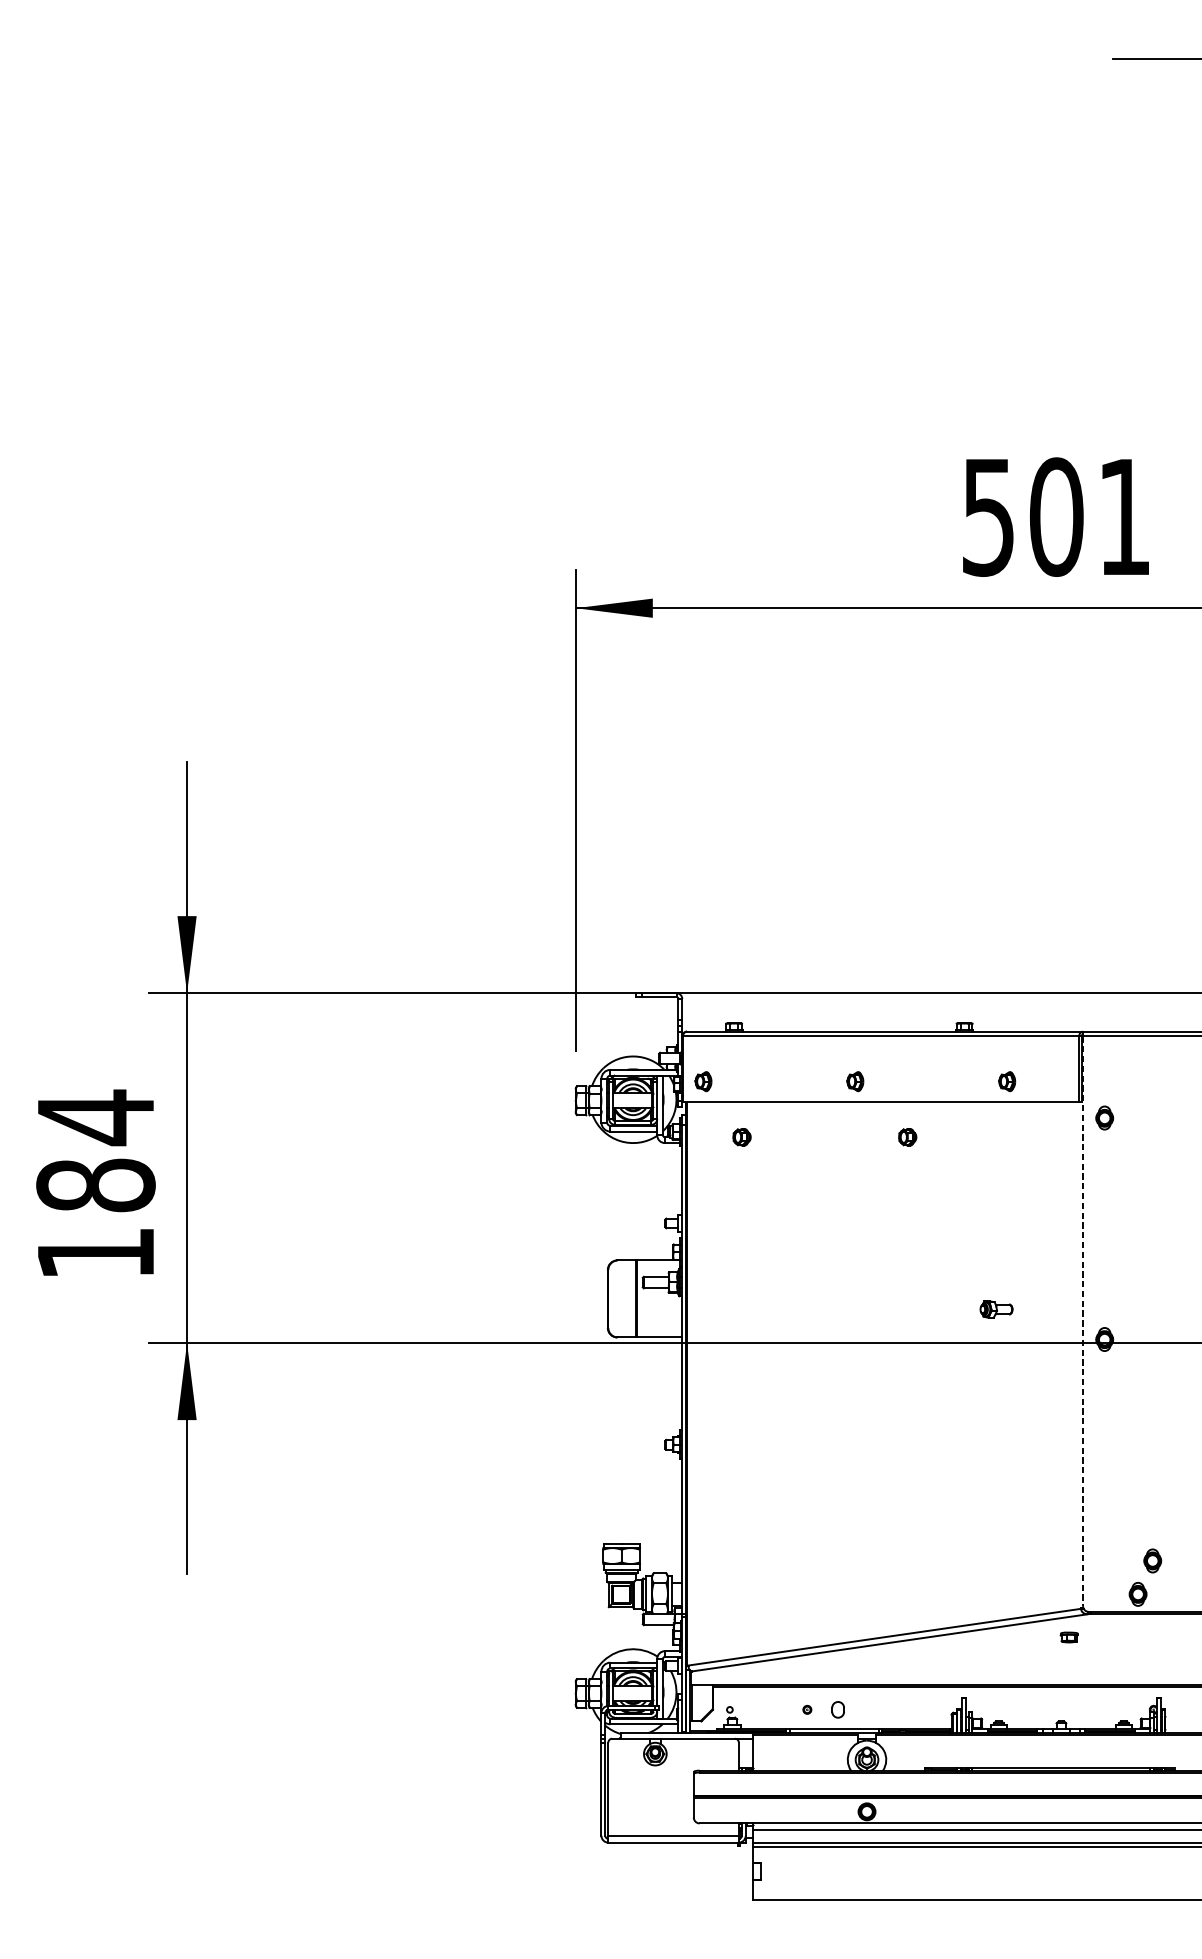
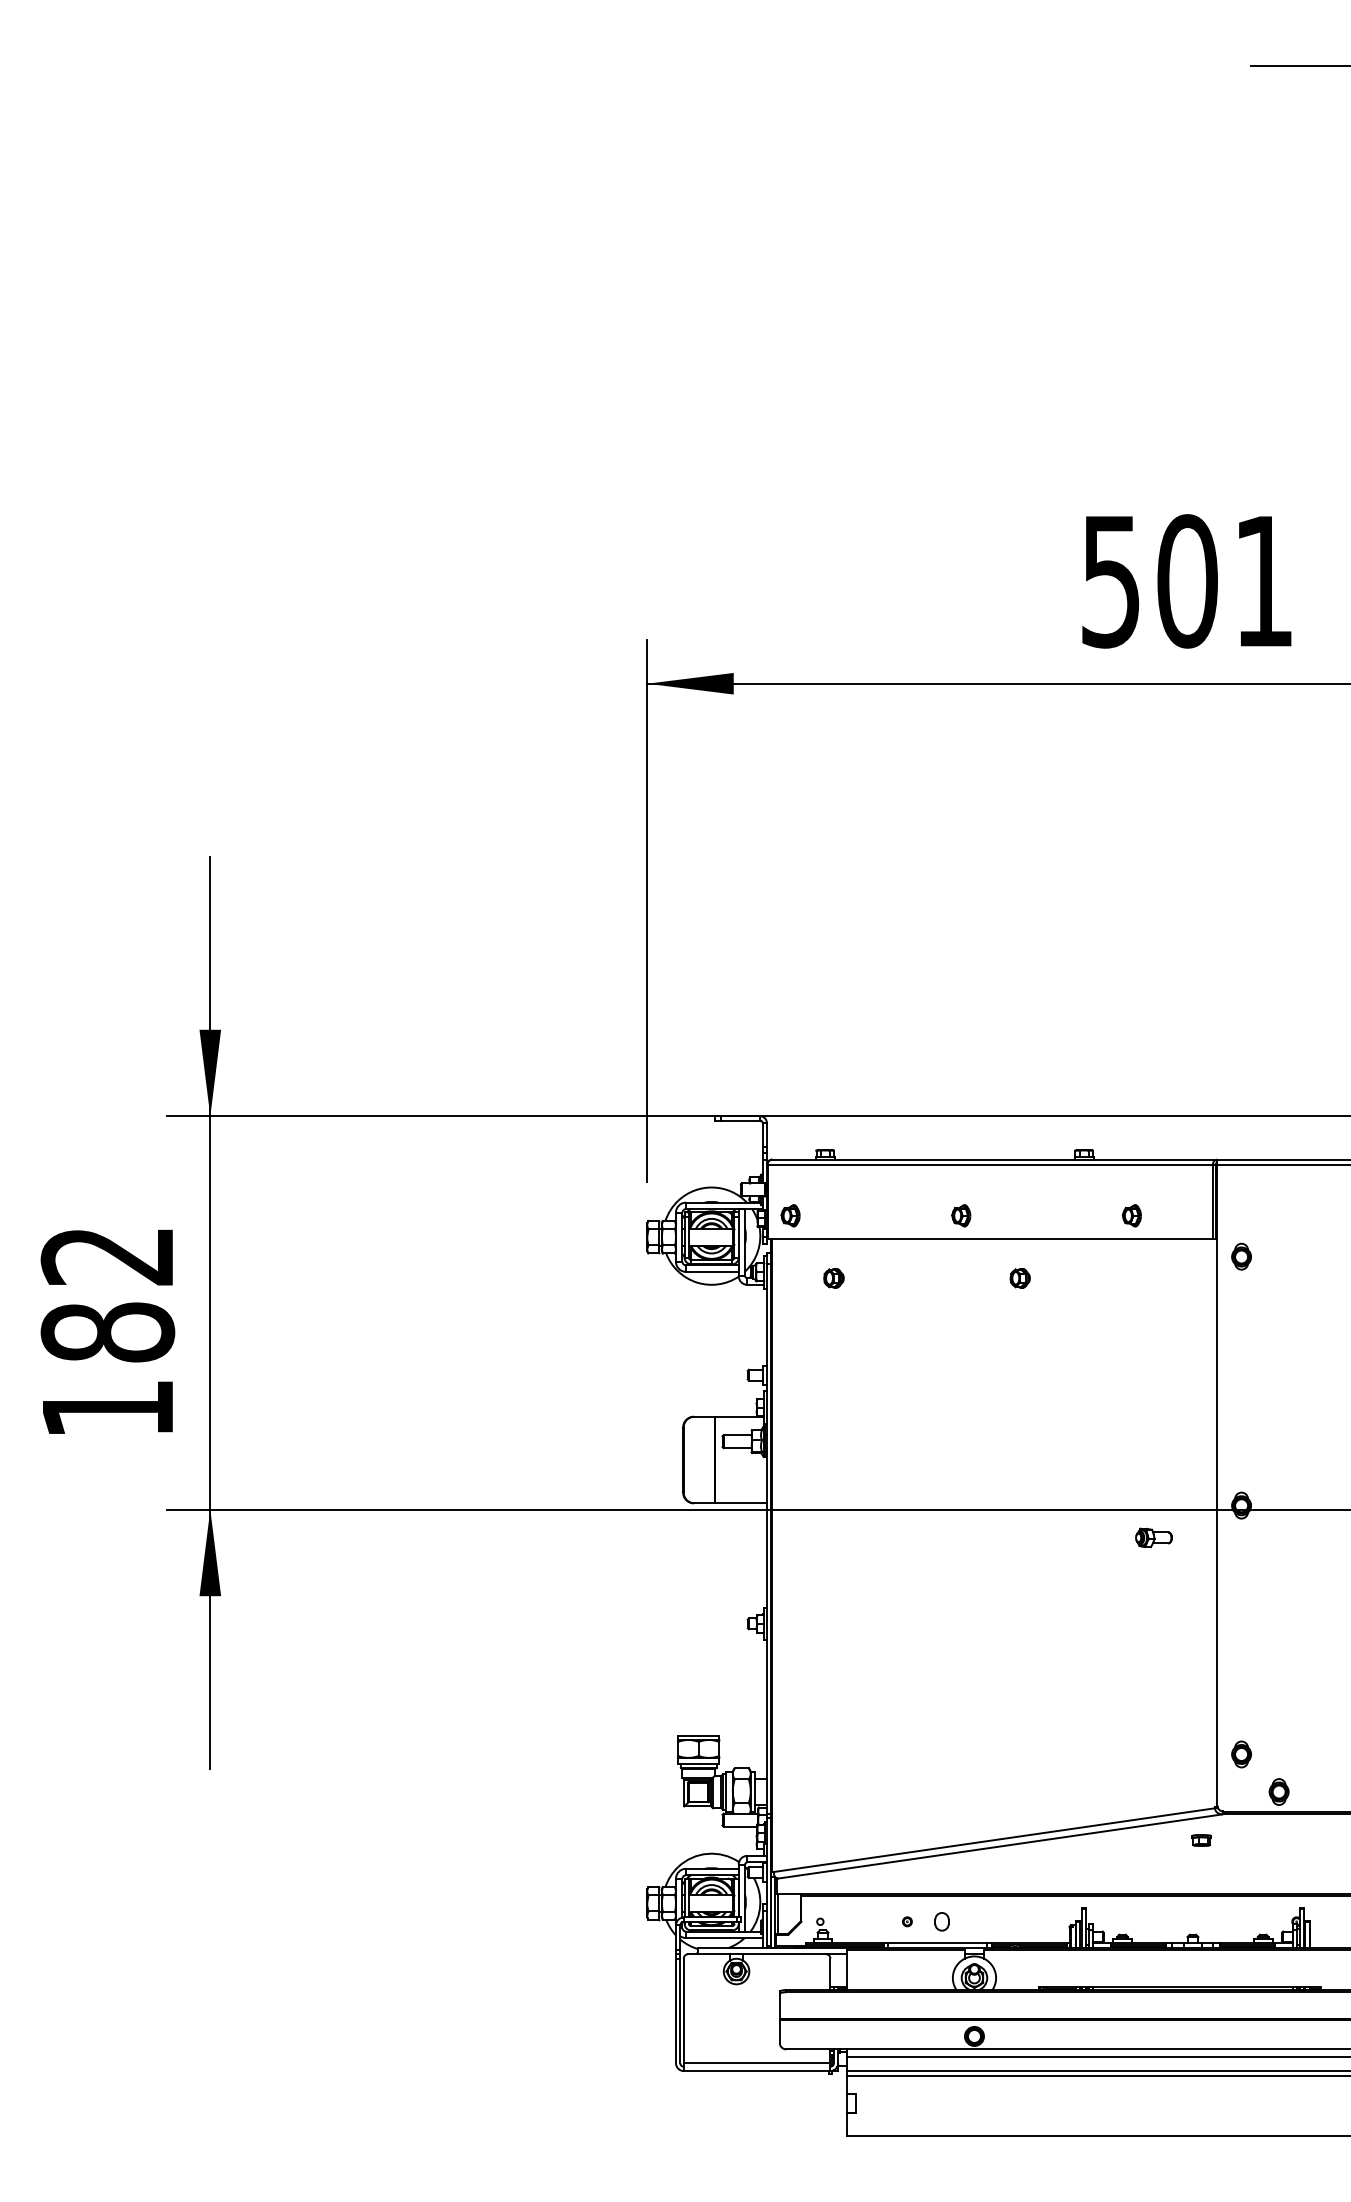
text: (94, 1117) -> (106, 1256), 184 -> 182
part: (996, 1309) -> (1153, 1537), moved
line: (1083, 1321) -> (1217, 1485), dashed -> solid
part: (1152, 1560) -> (1241, 1754), moved

